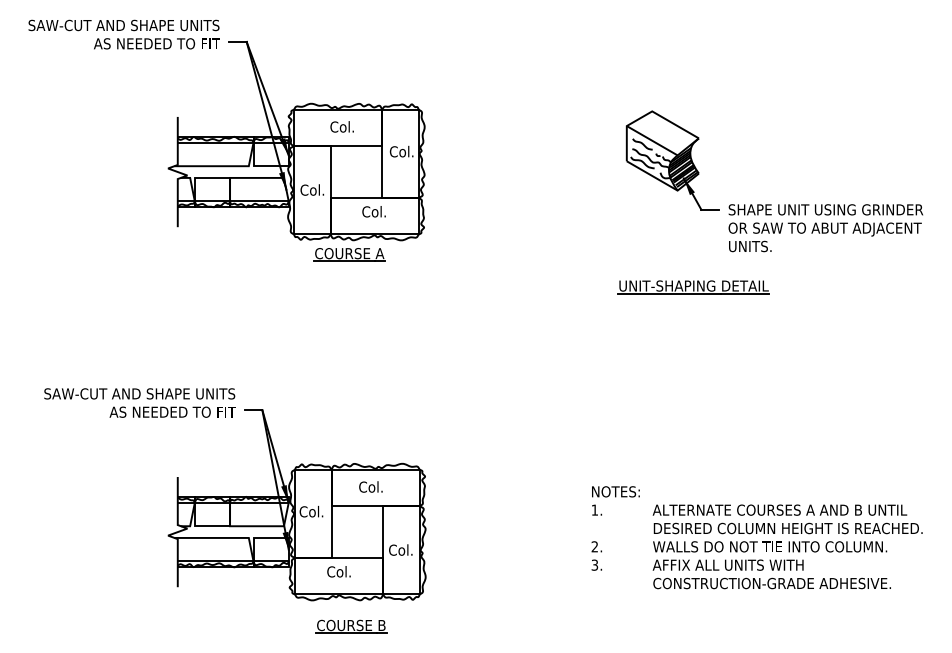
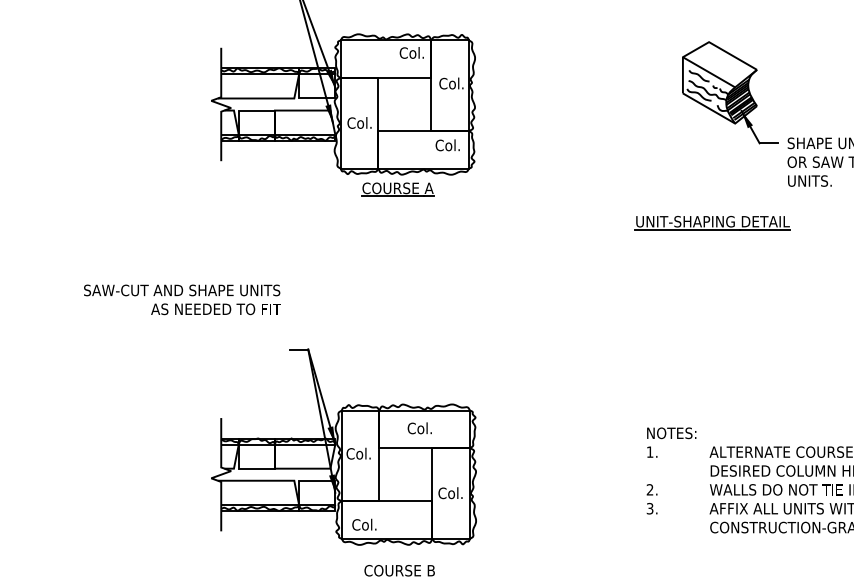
text: (341, 126) -> (411, 52), moved
text: (373, 211) -> (447, 145), moved
part: (693, 287) -> (712, 223), moved
text: (139, 402) -> (181, 299), moved
text: (338, 571) -> (363, 524), moved

